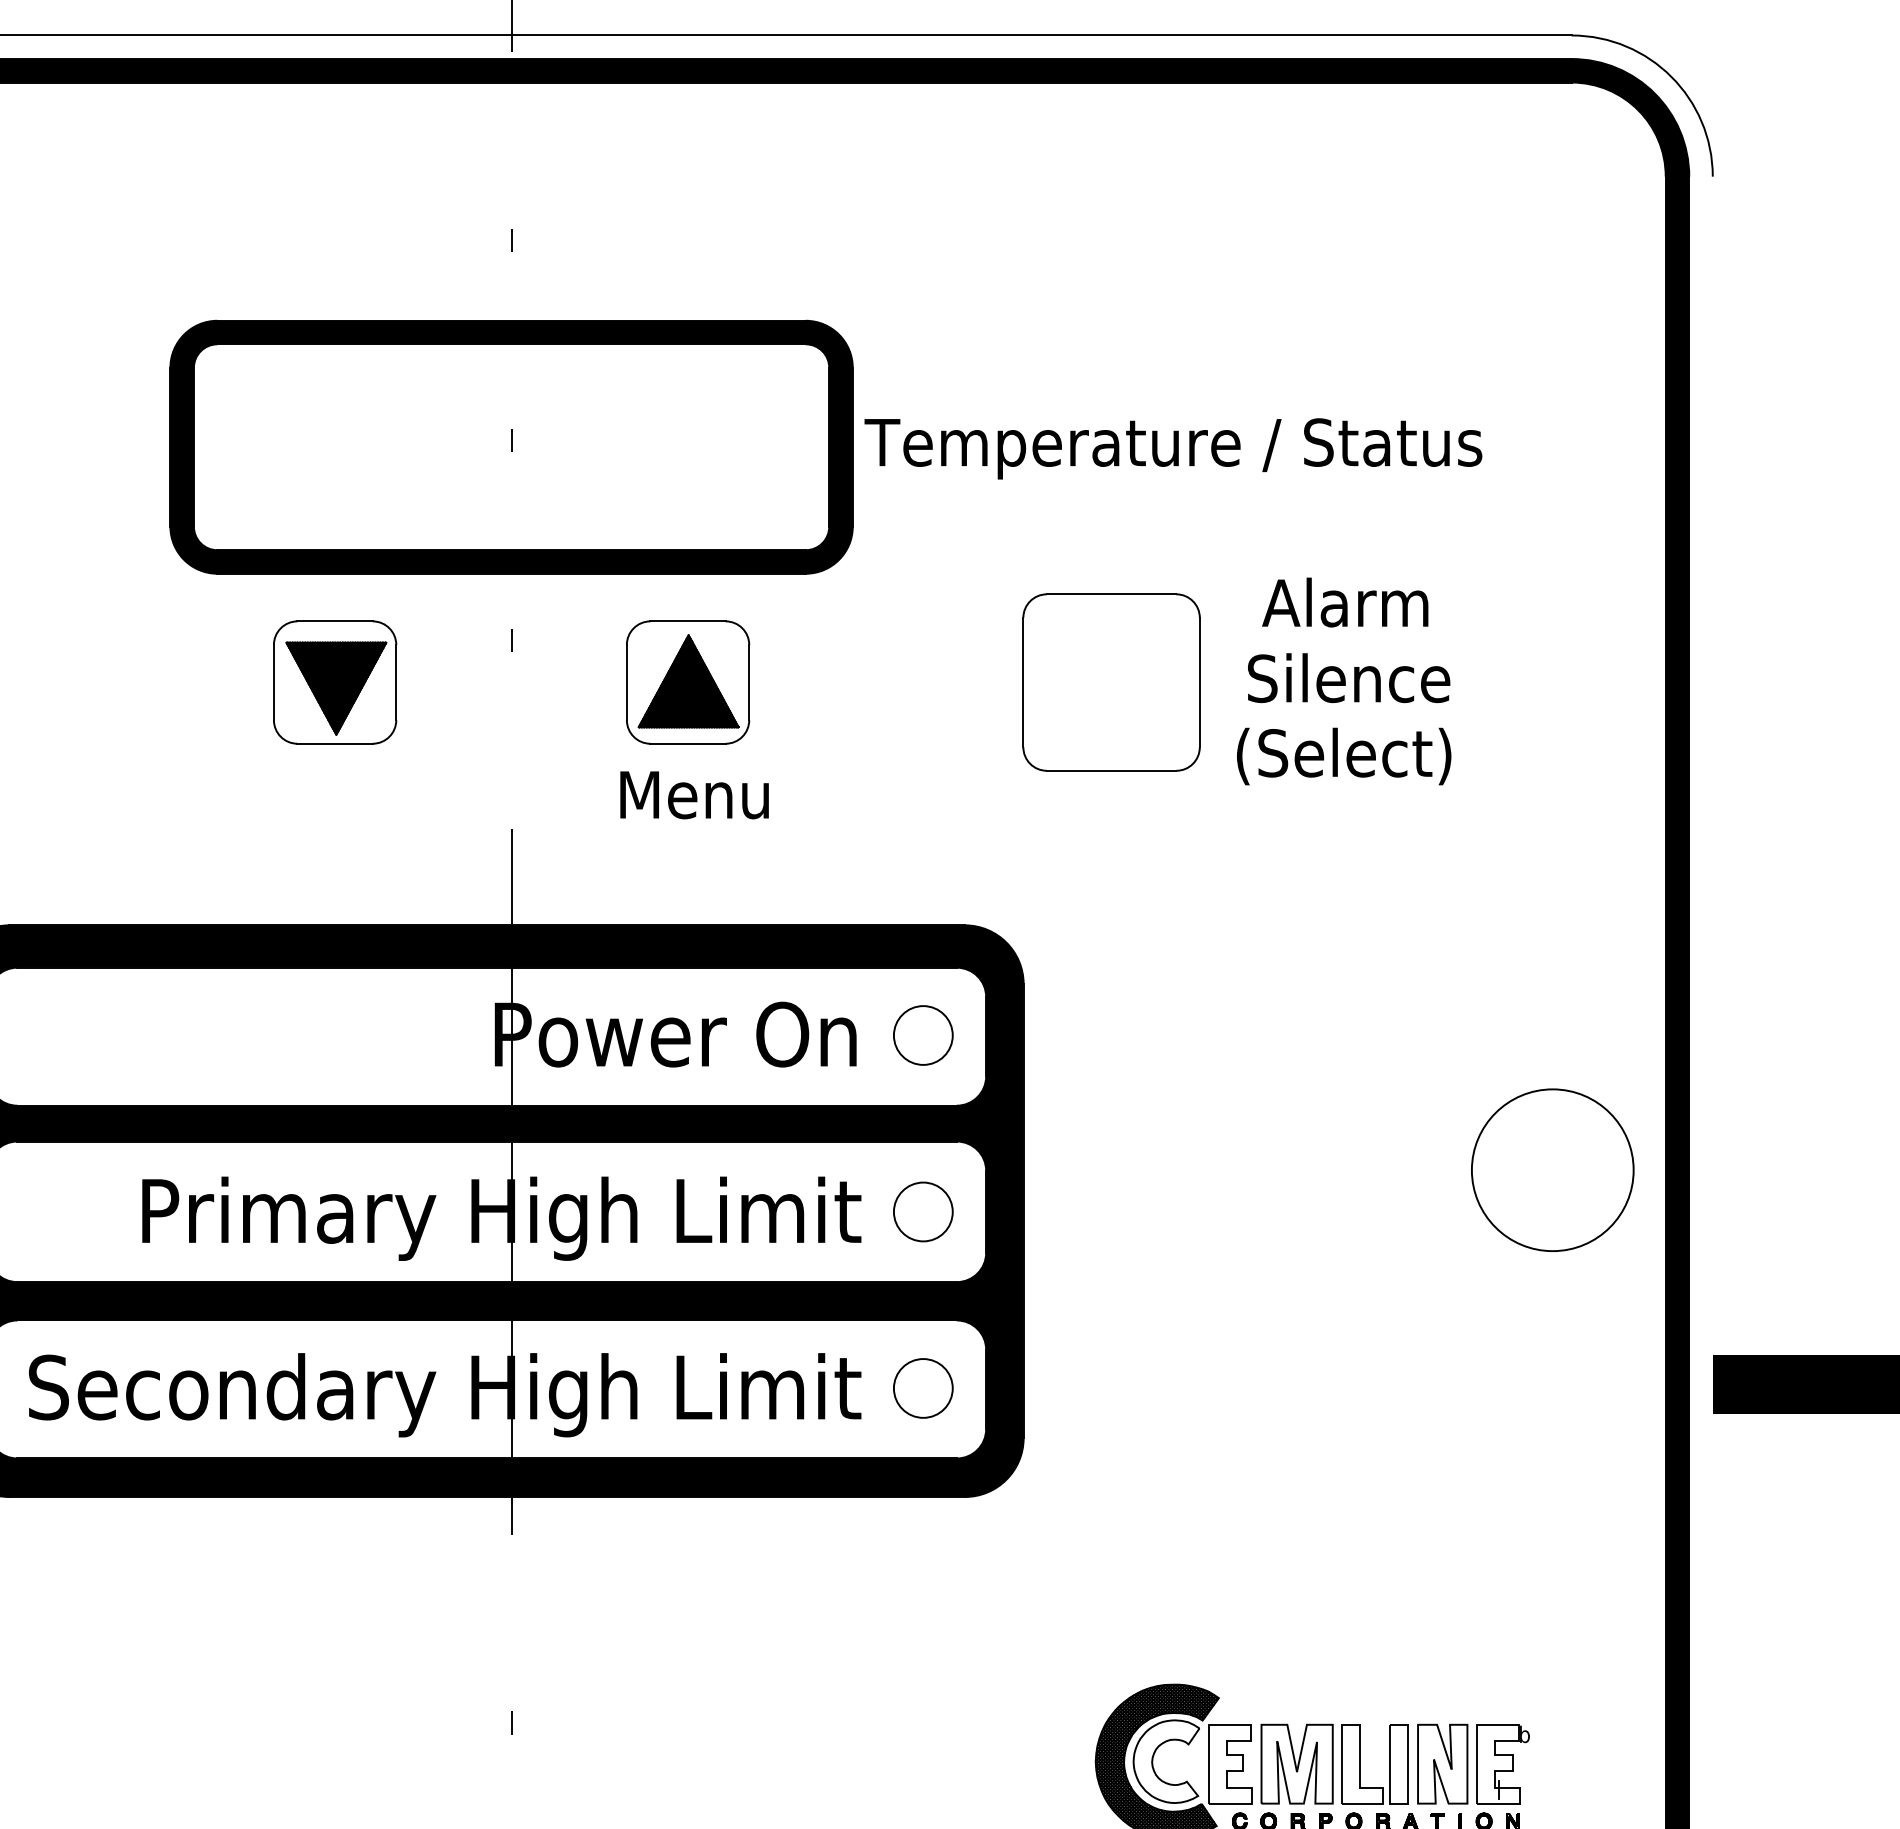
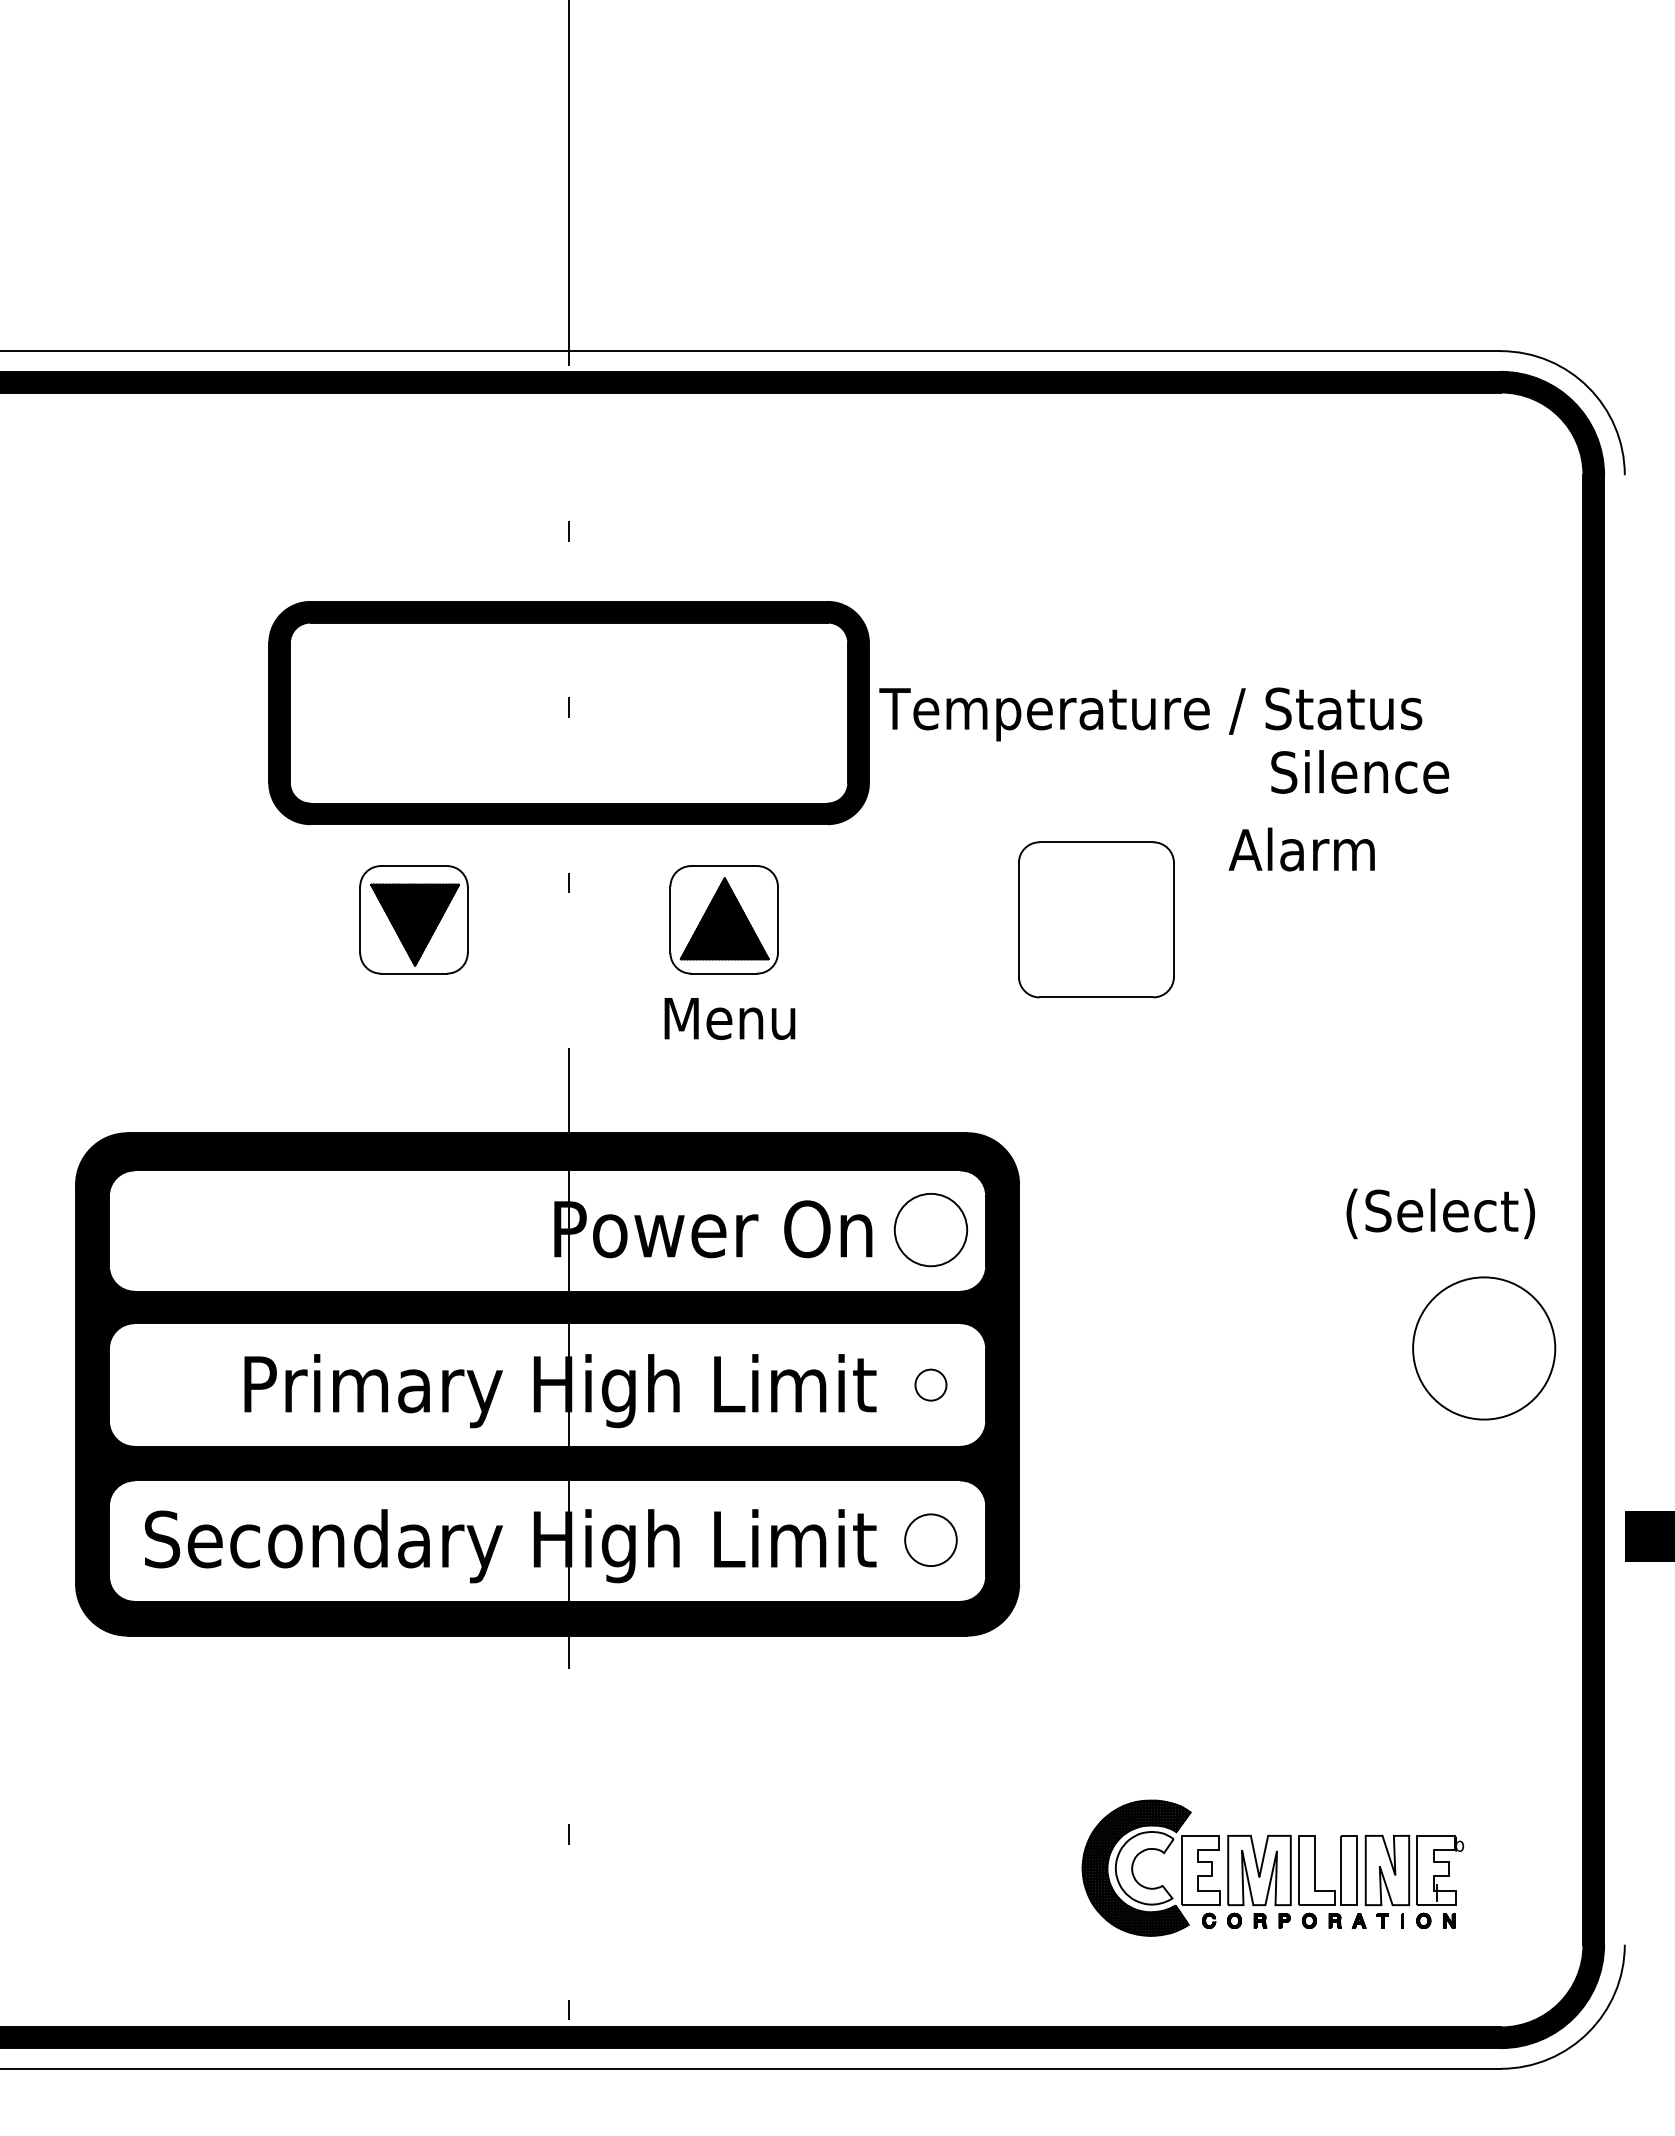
text: (1349, 677) -> (1360, 771), moved
text: (1343, 756) -> (1440, 1213), moved
circle: (922, 1034) -> (930, 1229), size x1.4
circle: (922, 1212) -> (930, 1385), size x0.6

